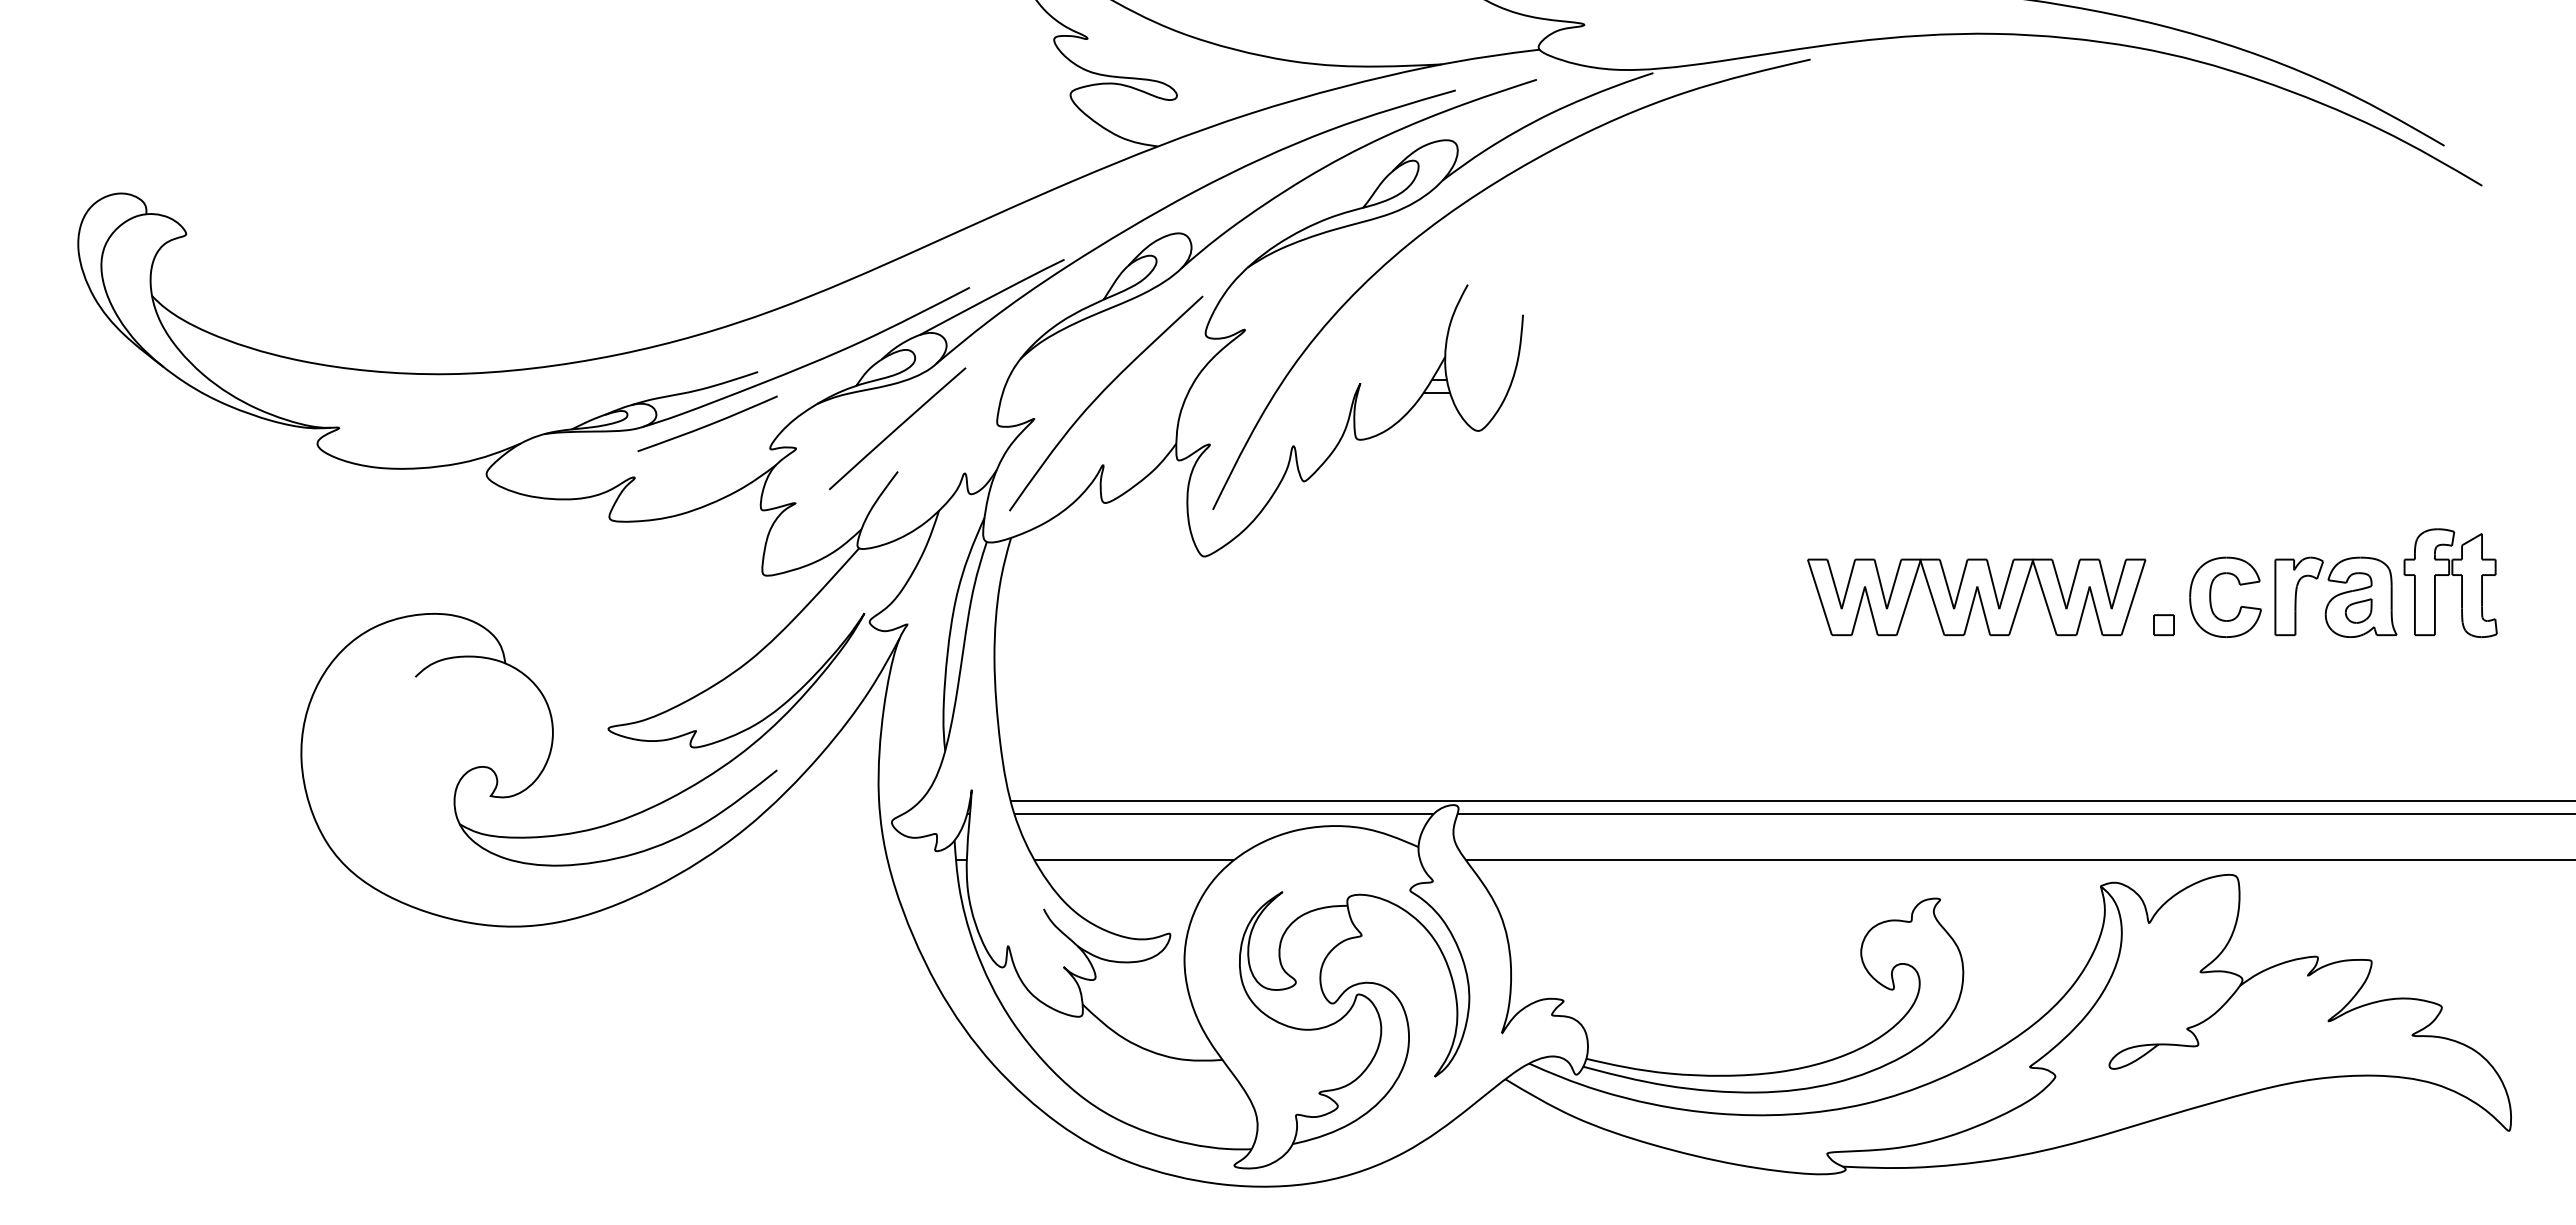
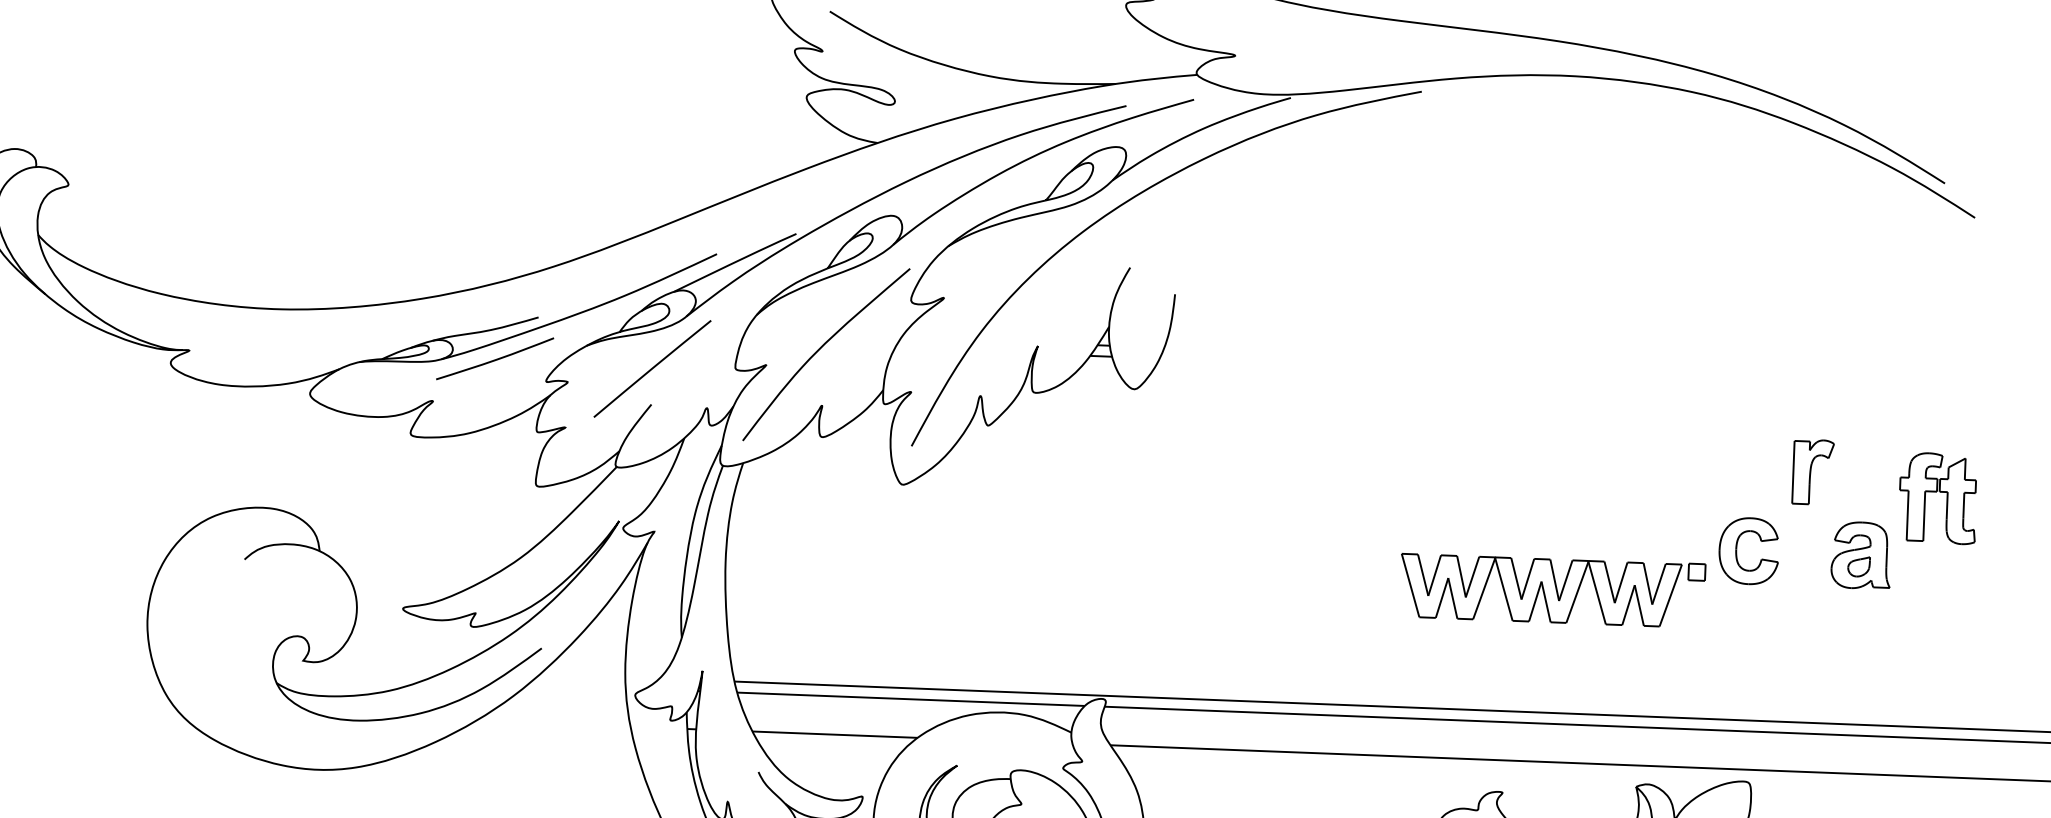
part: (2449, 575) -> (1937, 492), moved
part: (2298, 596) -> (1812, 472), moved
part: (1976, 597) -> (1540, 590), moved

